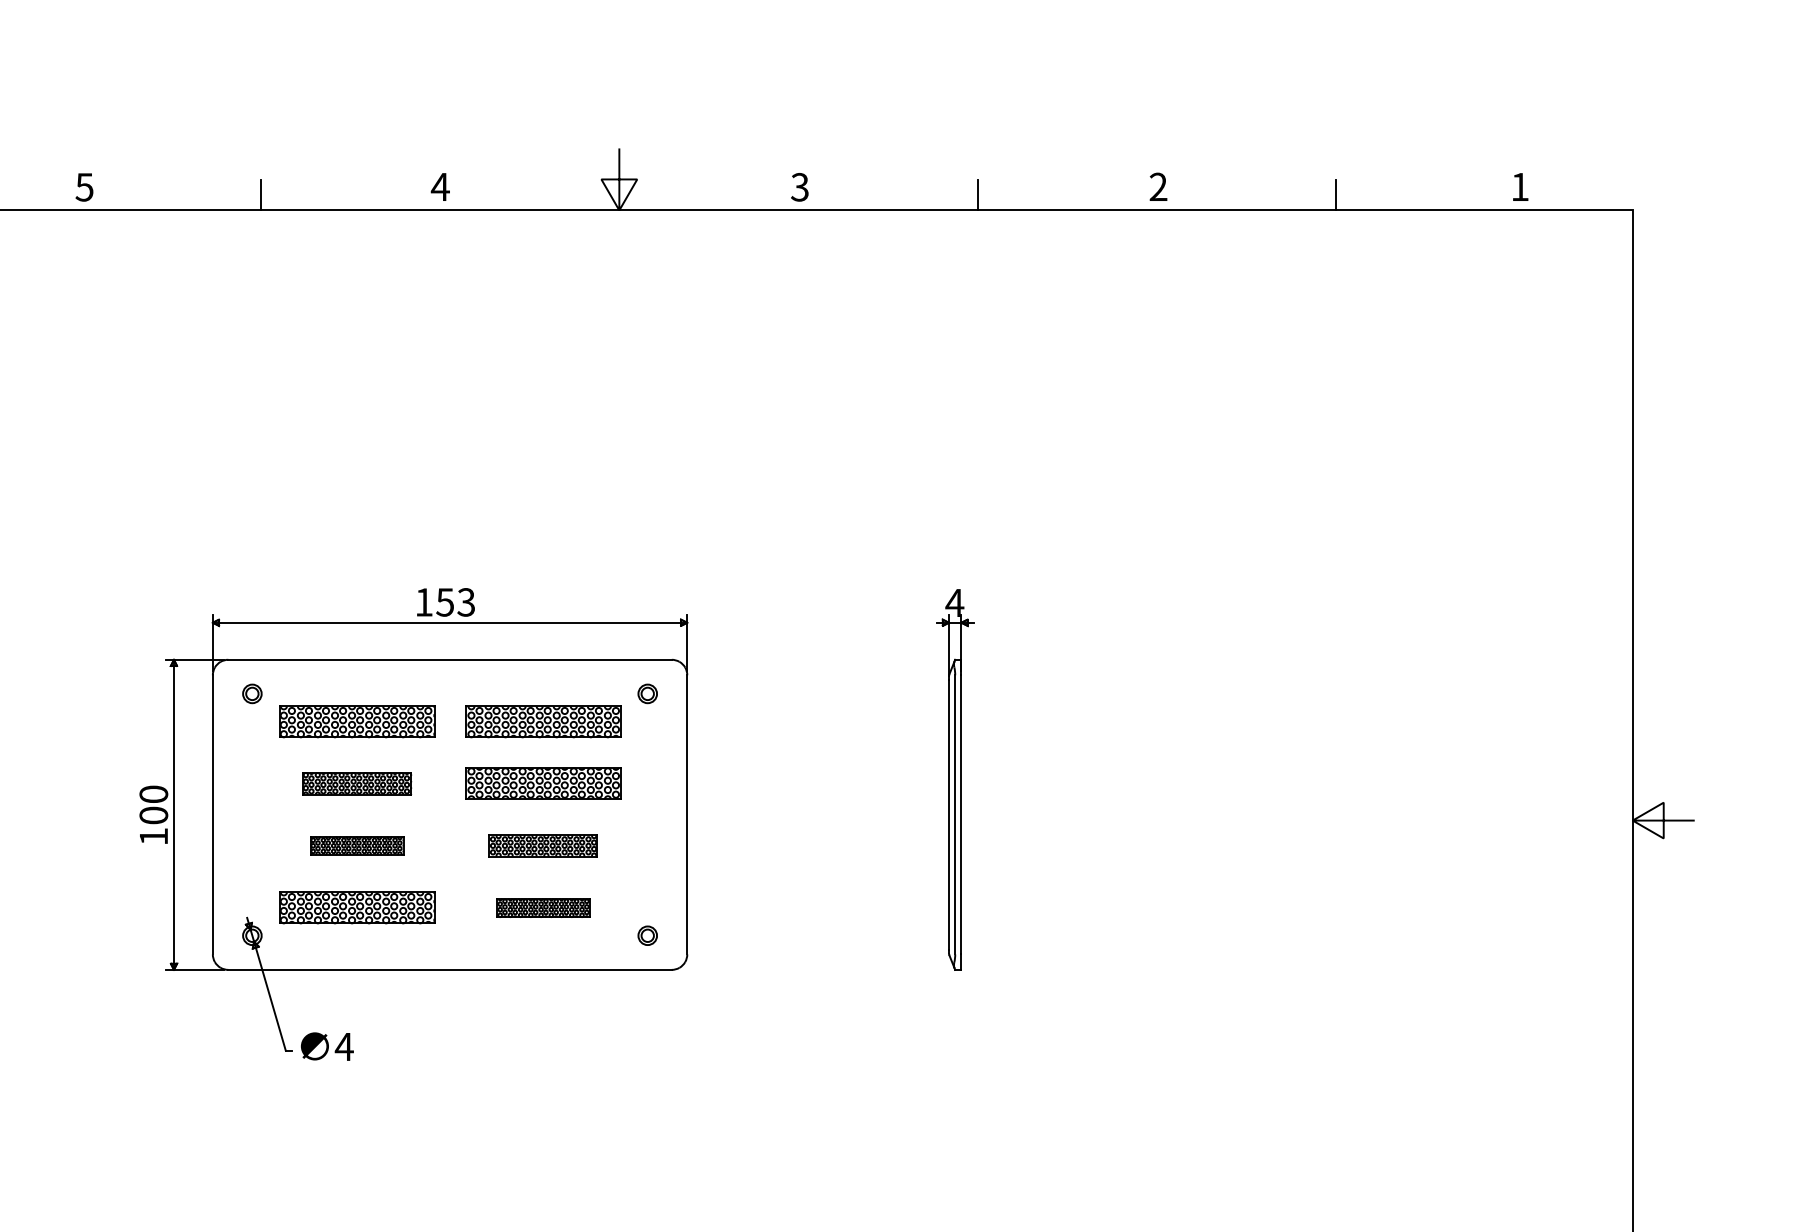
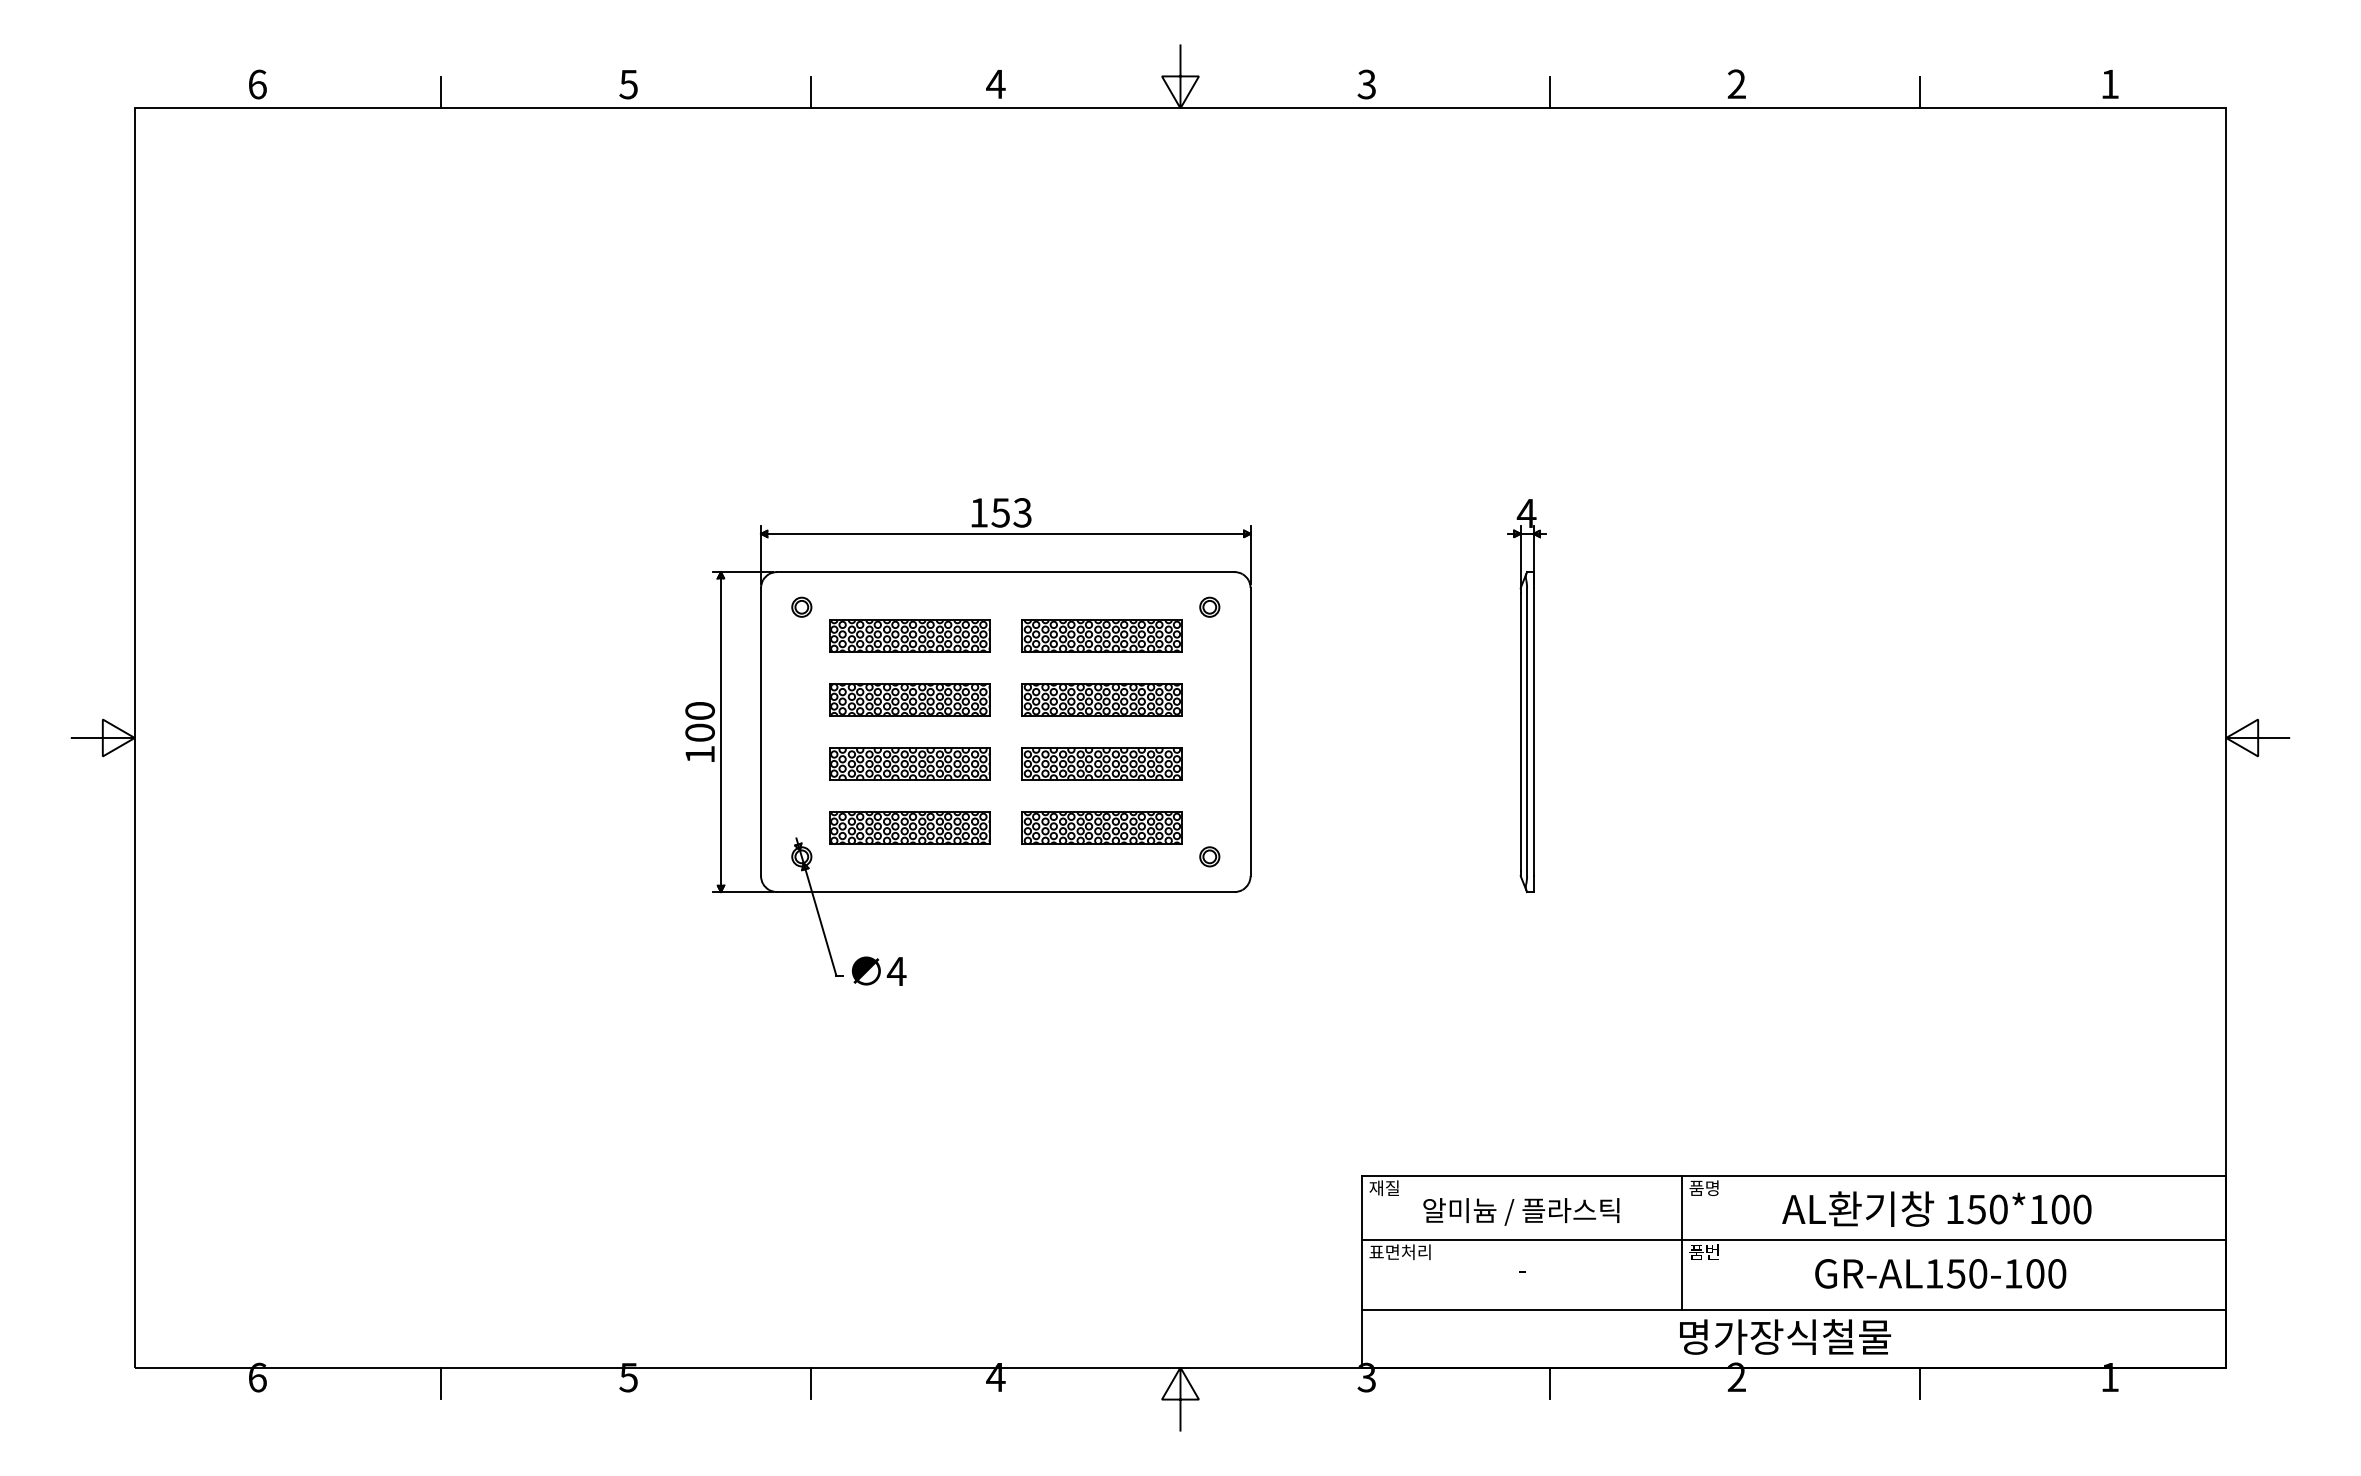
part: (356, 783) -> (909, 699), size x1.43
part: (356, 845) -> (909, 763), size x1.67
part: (542, 845) -> (1101, 763), size x1.43
part: (542, 907) -> (1101, 827), size x1.67

